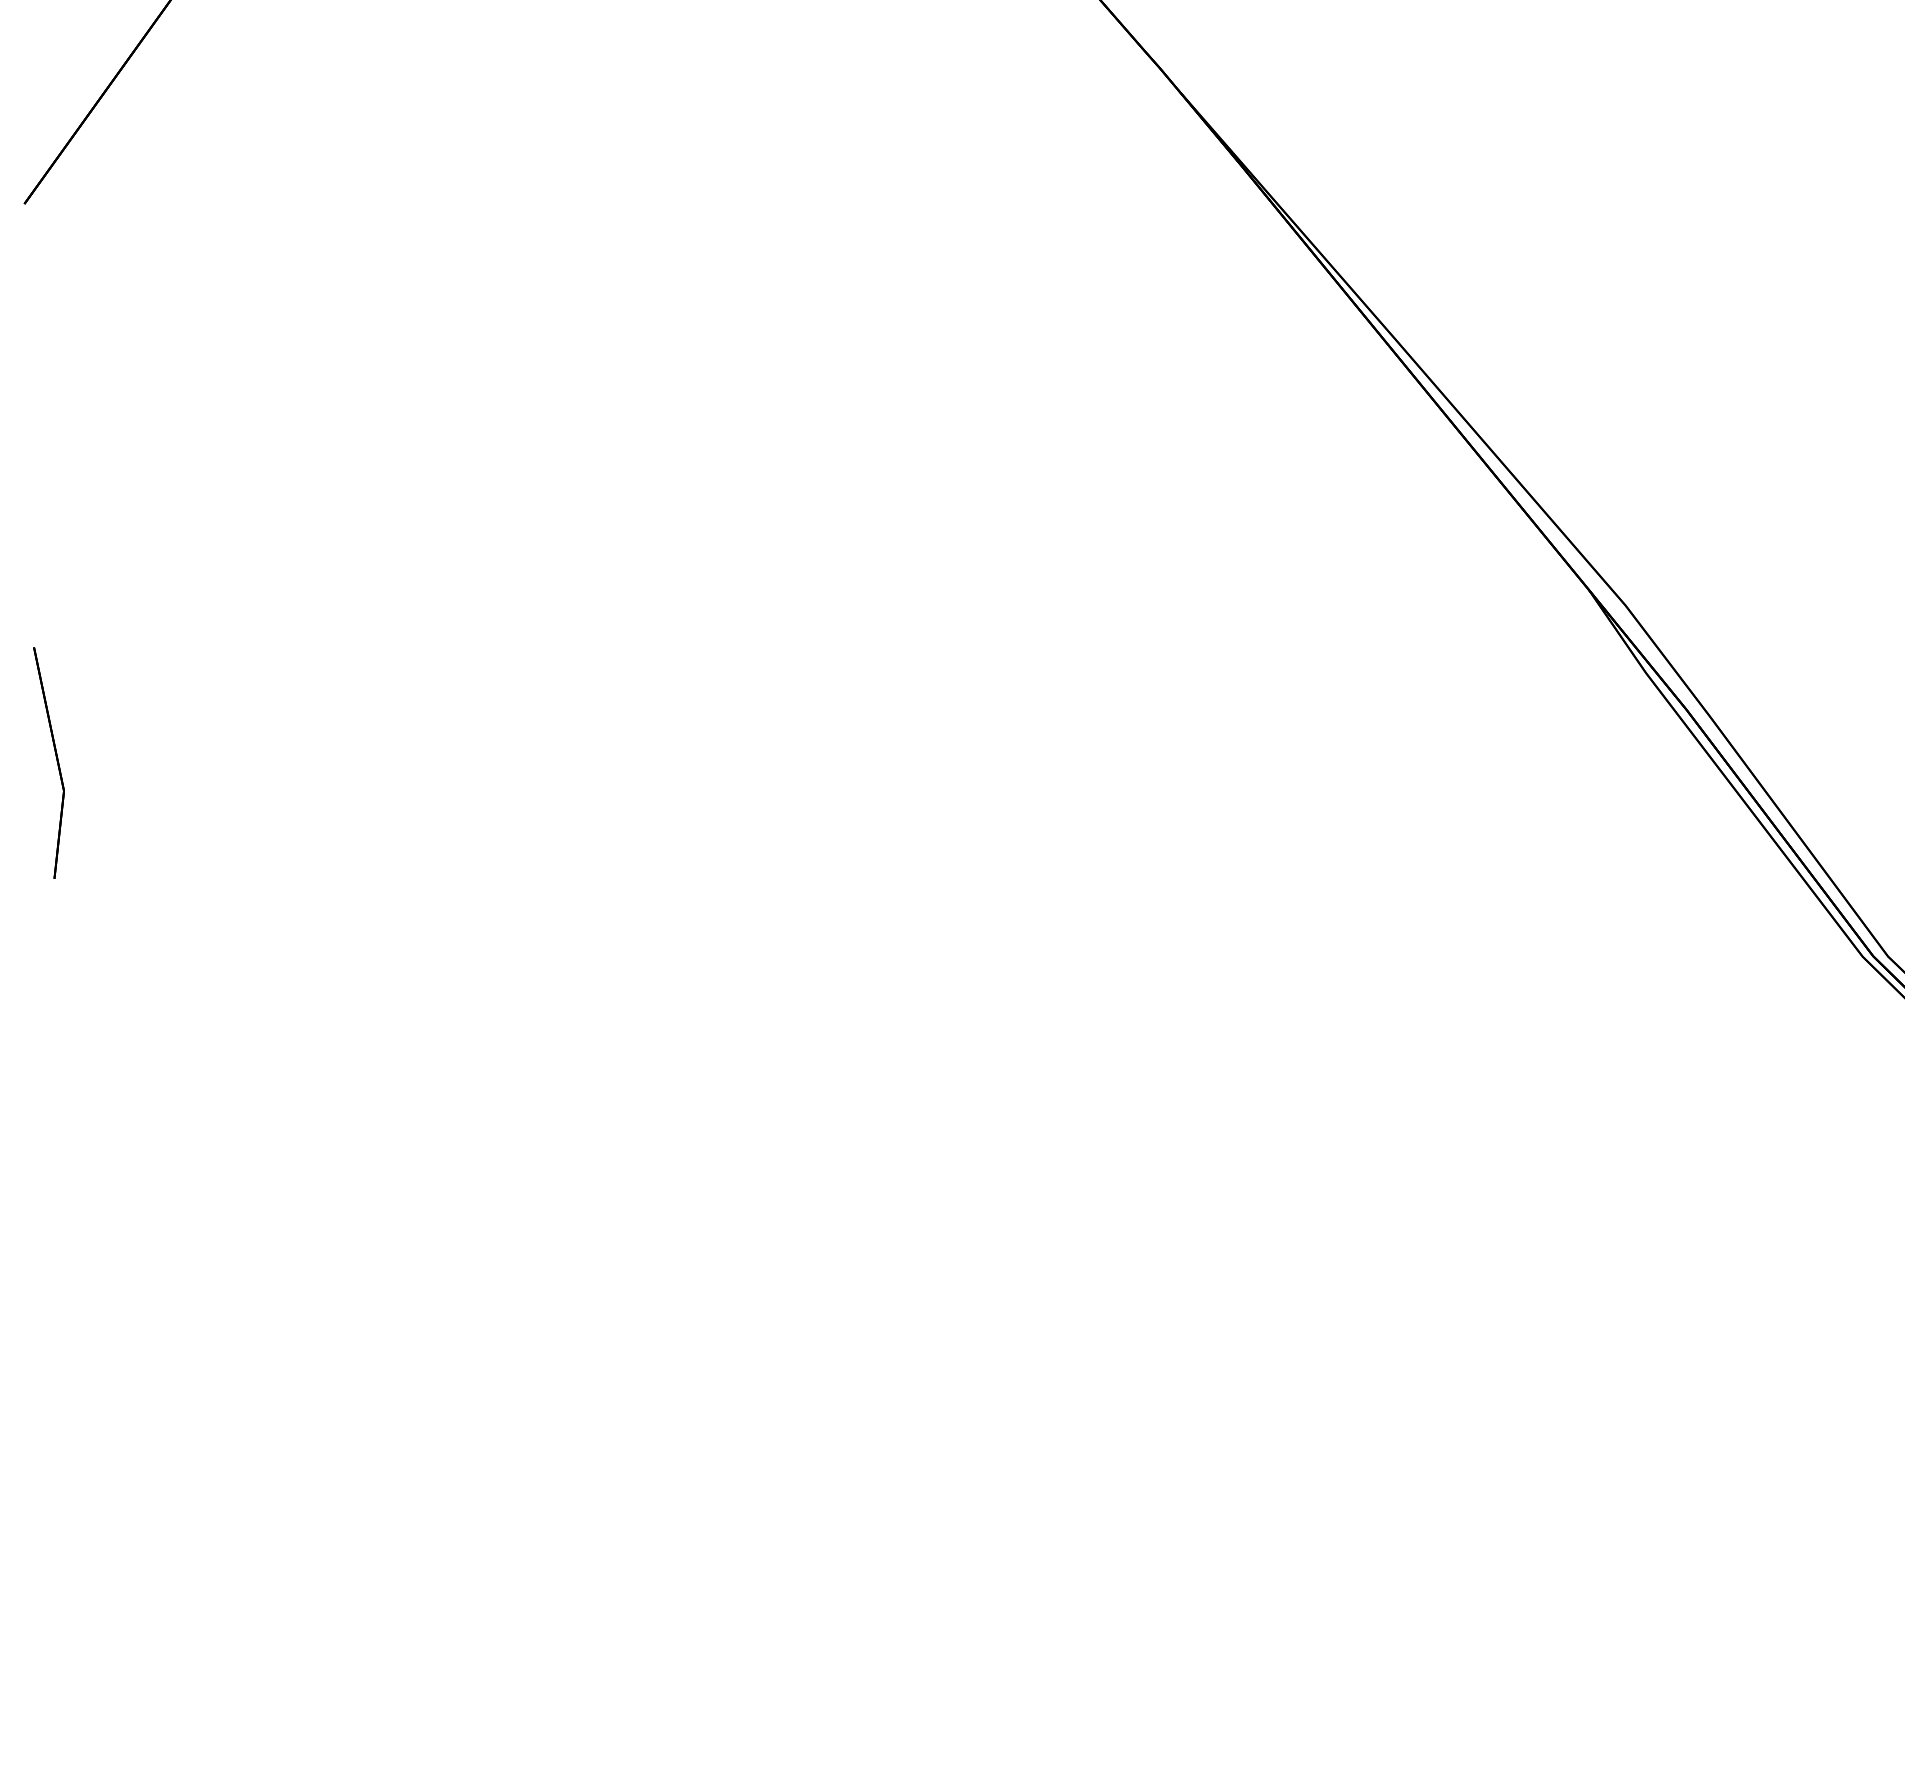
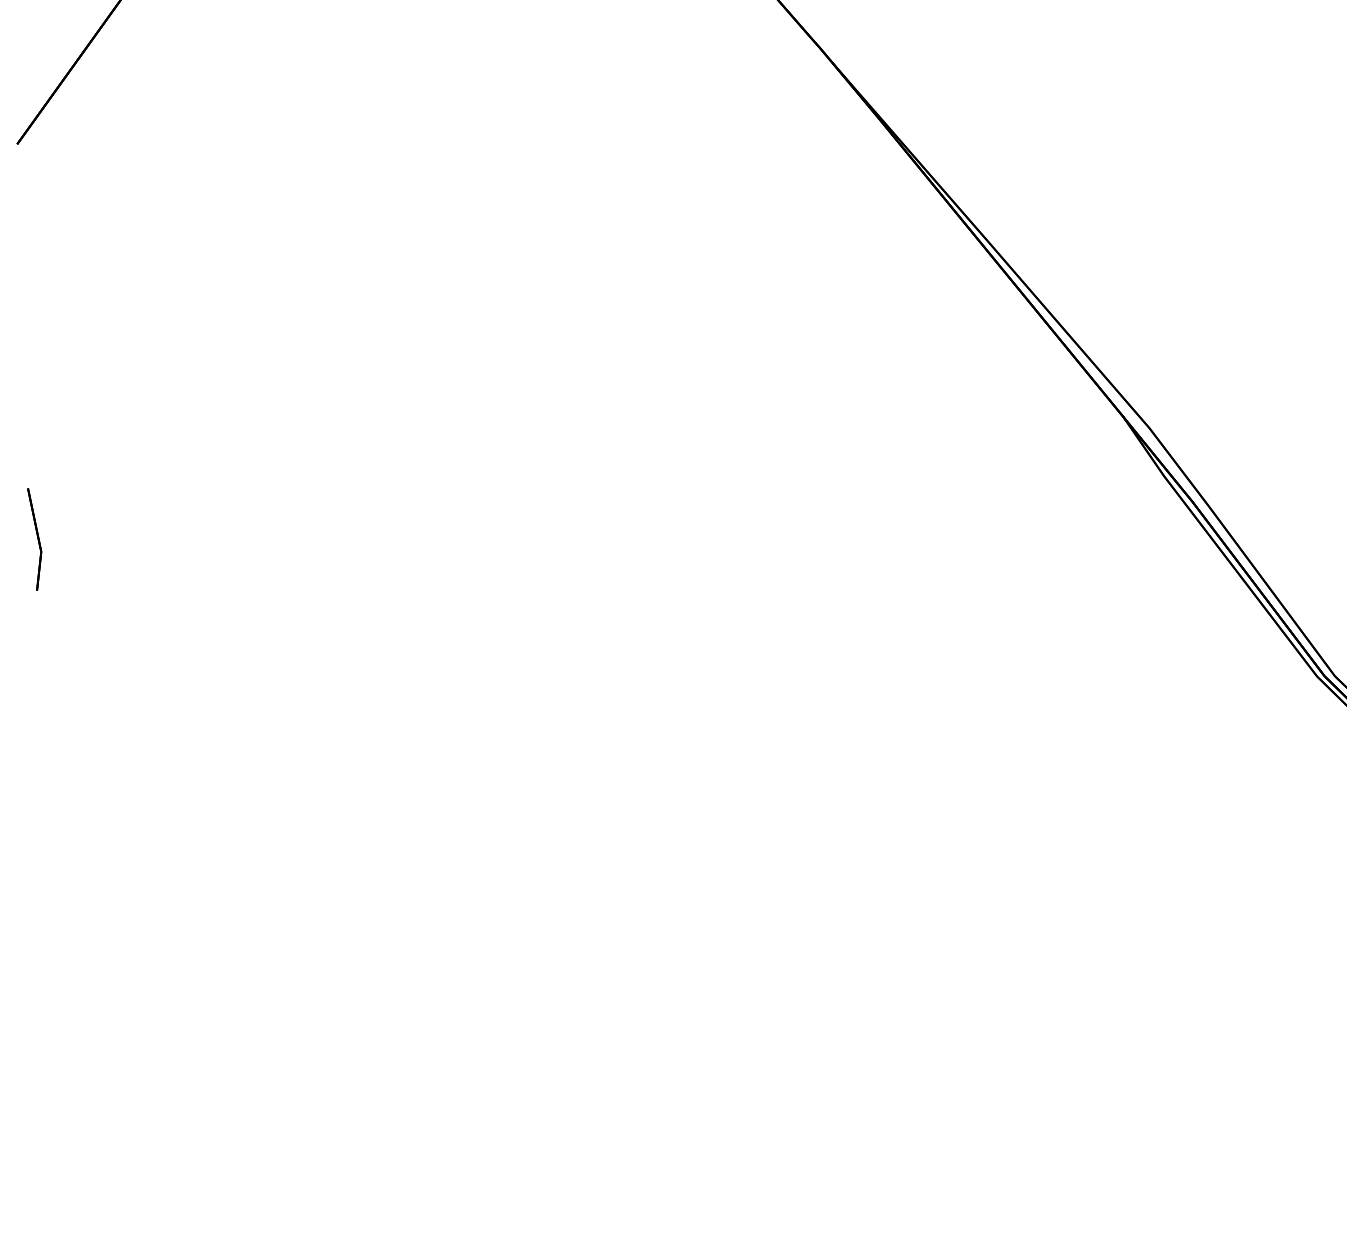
part: (48, 762) -> (34, 539), size x0.62

